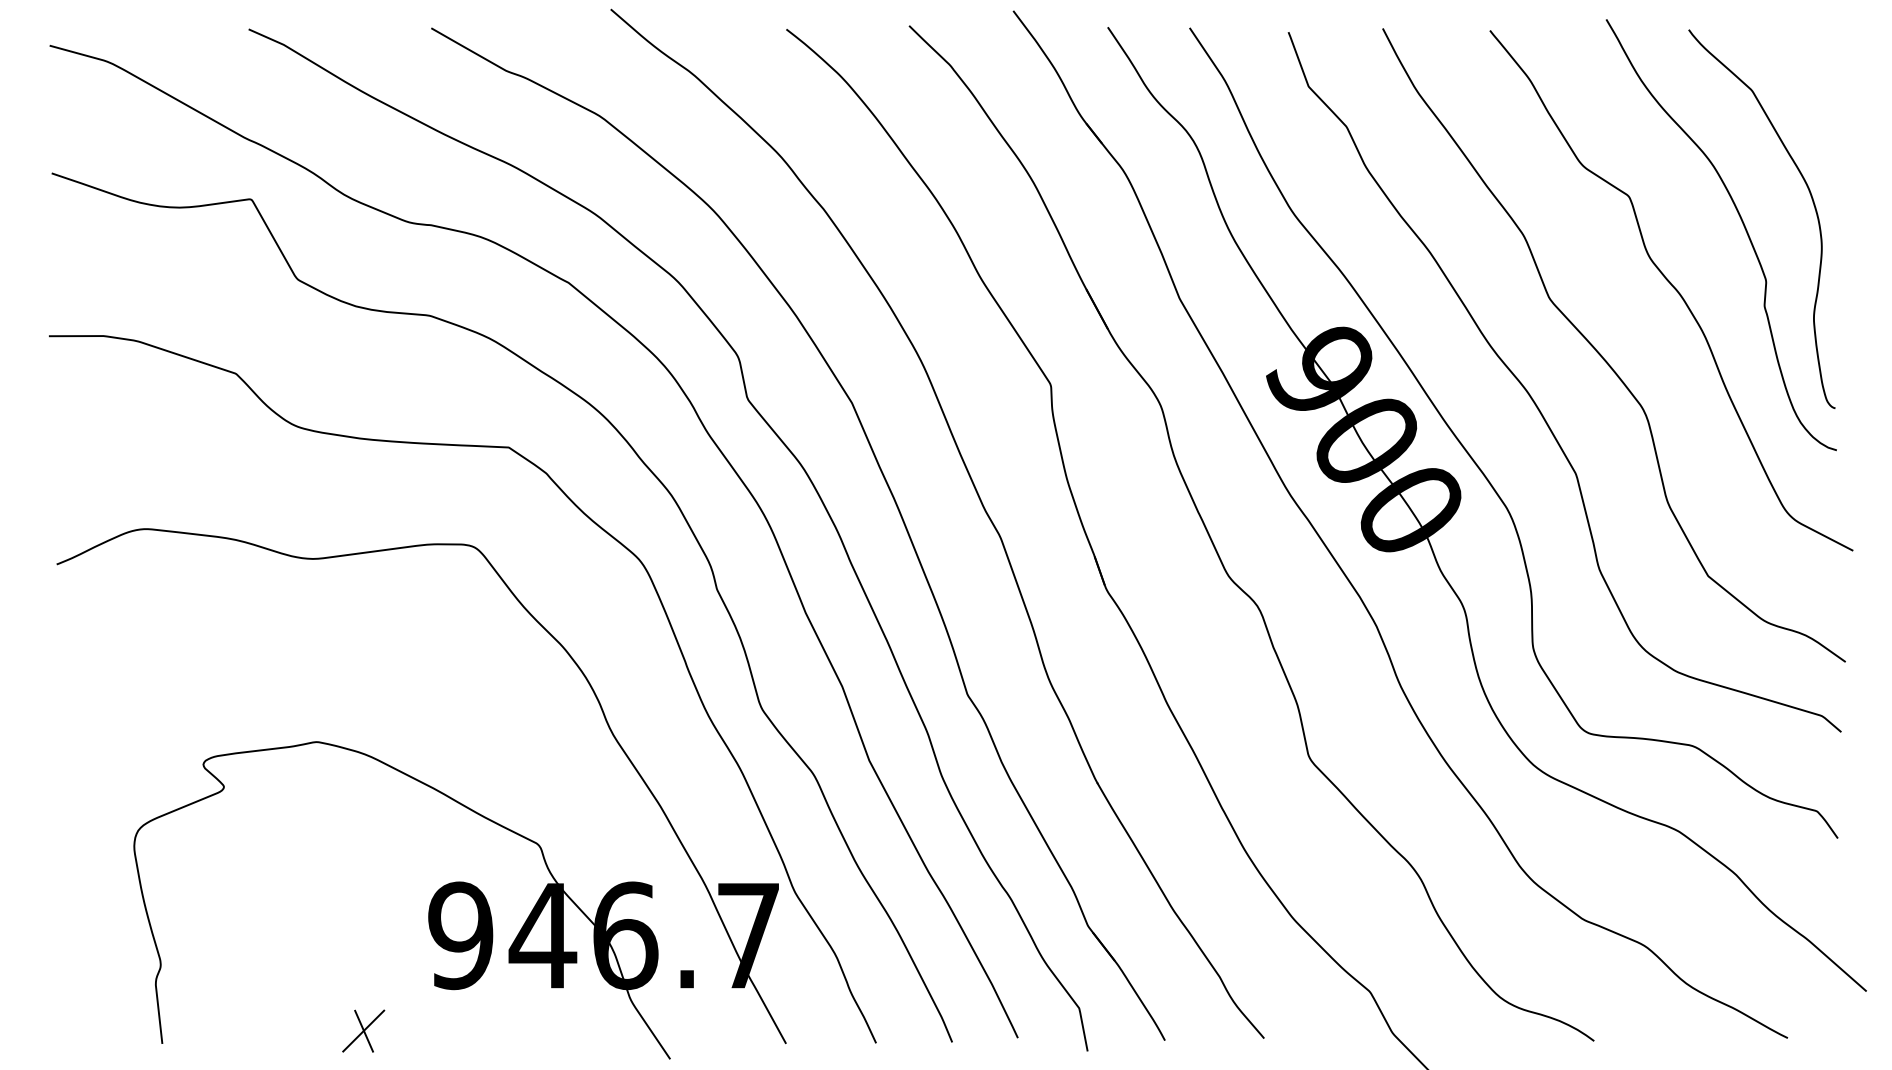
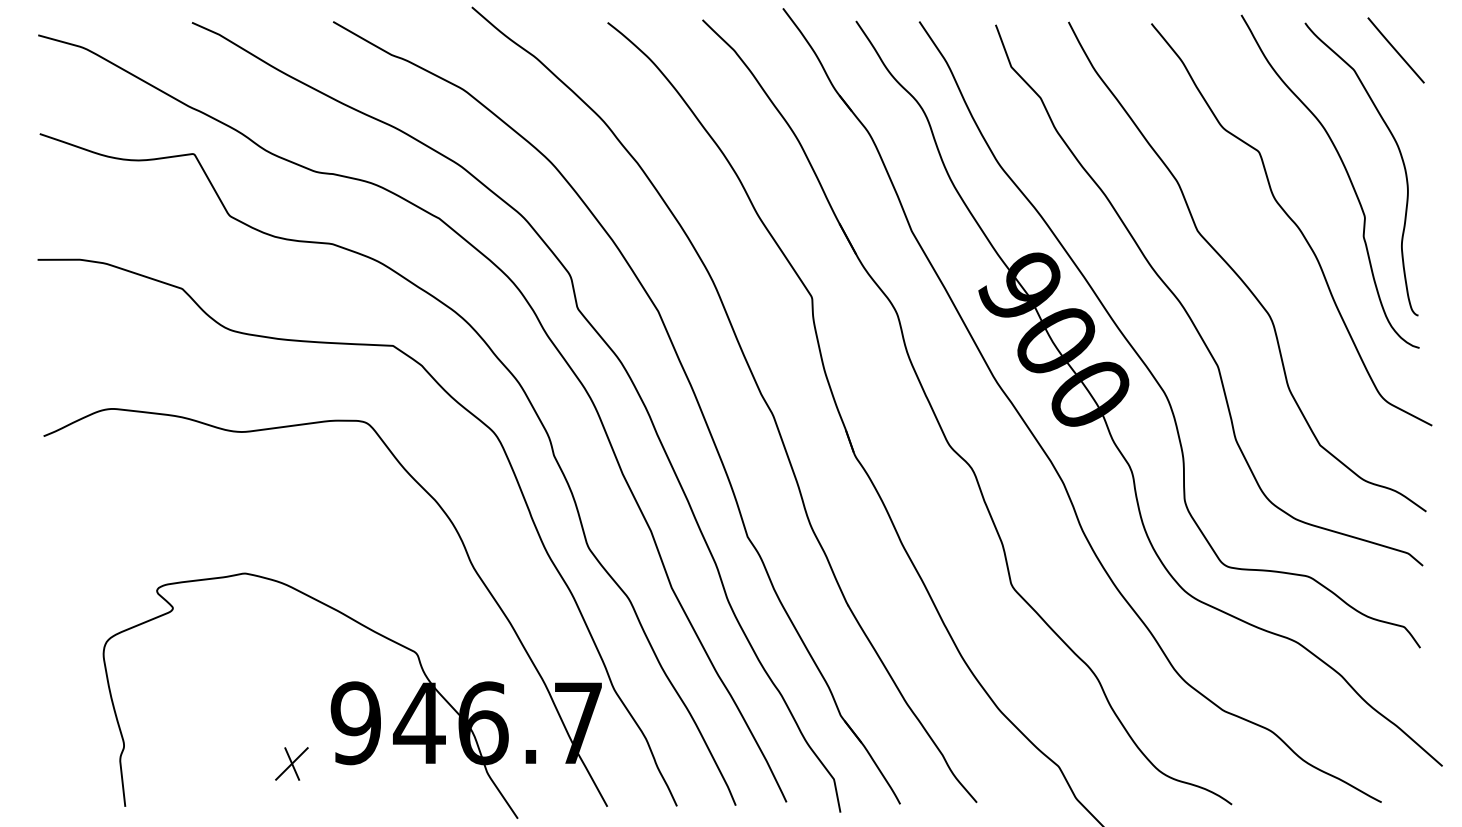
line: (1805, 65) -> (1395, 50), added
part: (363, 1030) -> (291, 763), moved

